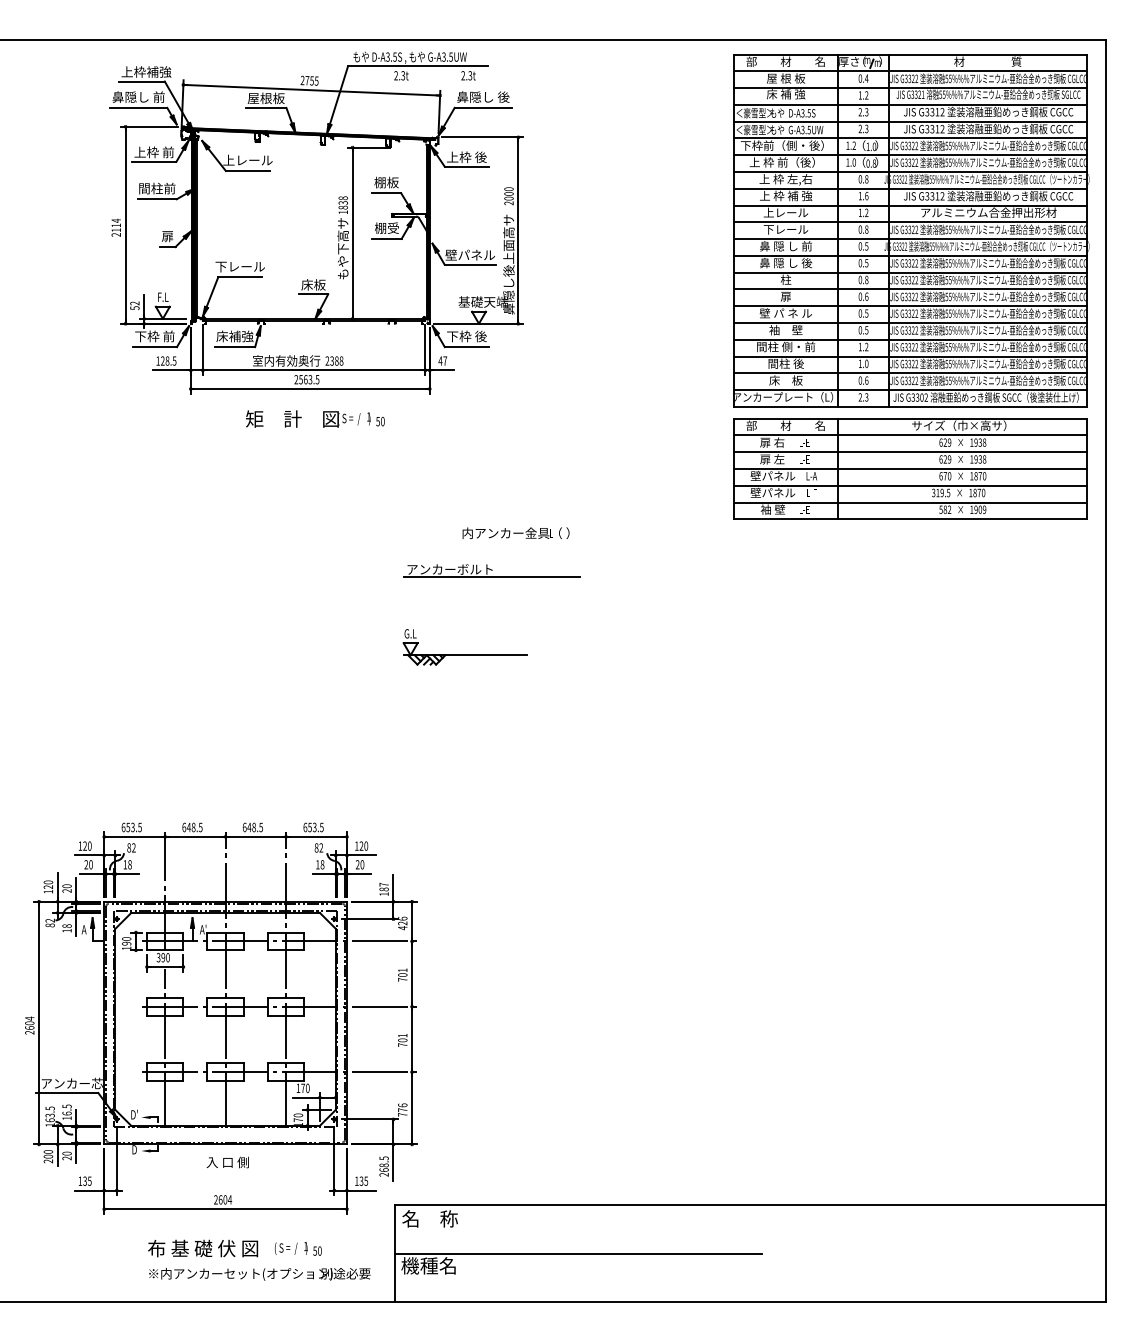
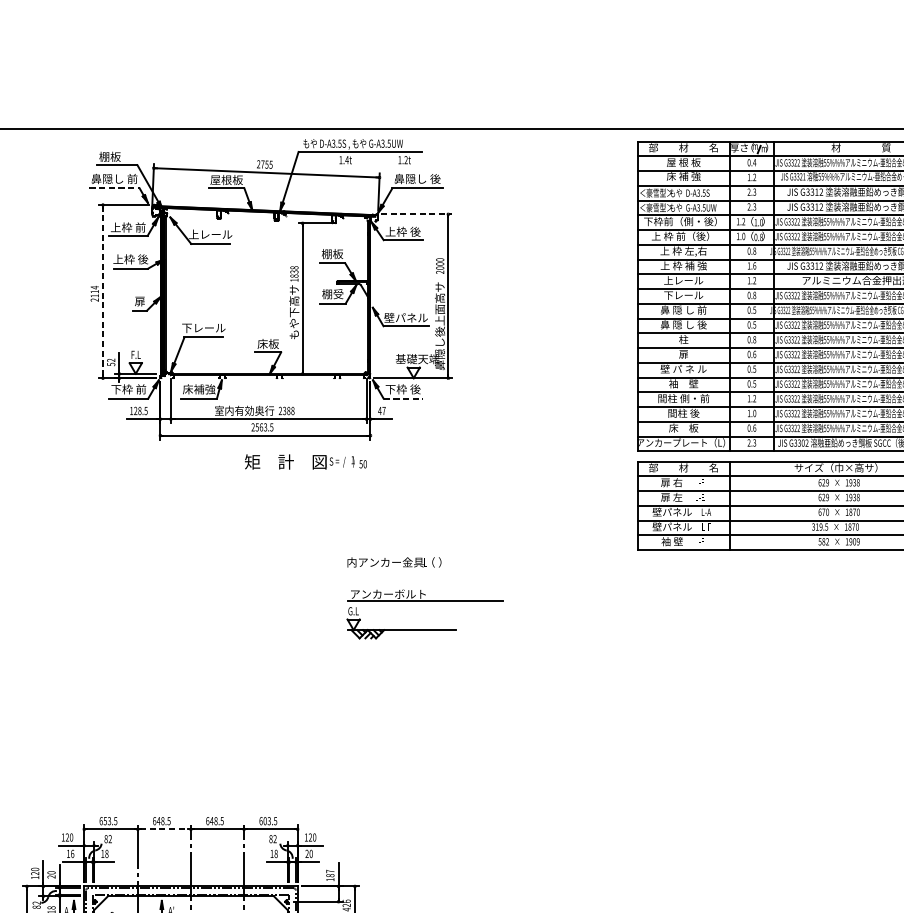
text: (146, 71) -> (121, 156), 上枠補強 -> 棚板
text: (399, 75) -> (343, 159), 2.3t -> 1.4t
text: (466, 75) -> (402, 159), 2.3t -> 1.2t
line: (138, 107) -> (114, 188), solid -> dashed
line: (482, 137) -> (416, 214), solid -> dashed
text: (157, 188) -> (131, 259), 間柱前 -> 上枠 後
line: (125, 224) -> (102, 290), solid -> dashed
line: (467, 347) -> (403, 399), solid -> dashed
text: (315, 418) -> (306, 461), moved
text: (515, 533) -> (393, 562), moved
part: (464, 654) -> (401, 629), moved
text: (309, 827) -> (264, 821), 653.5 -> 603.5
line: (195, 836) -> (164, 829), solid -> dashed
text: (88, 864) -> (70, 853), 20 -> 16

